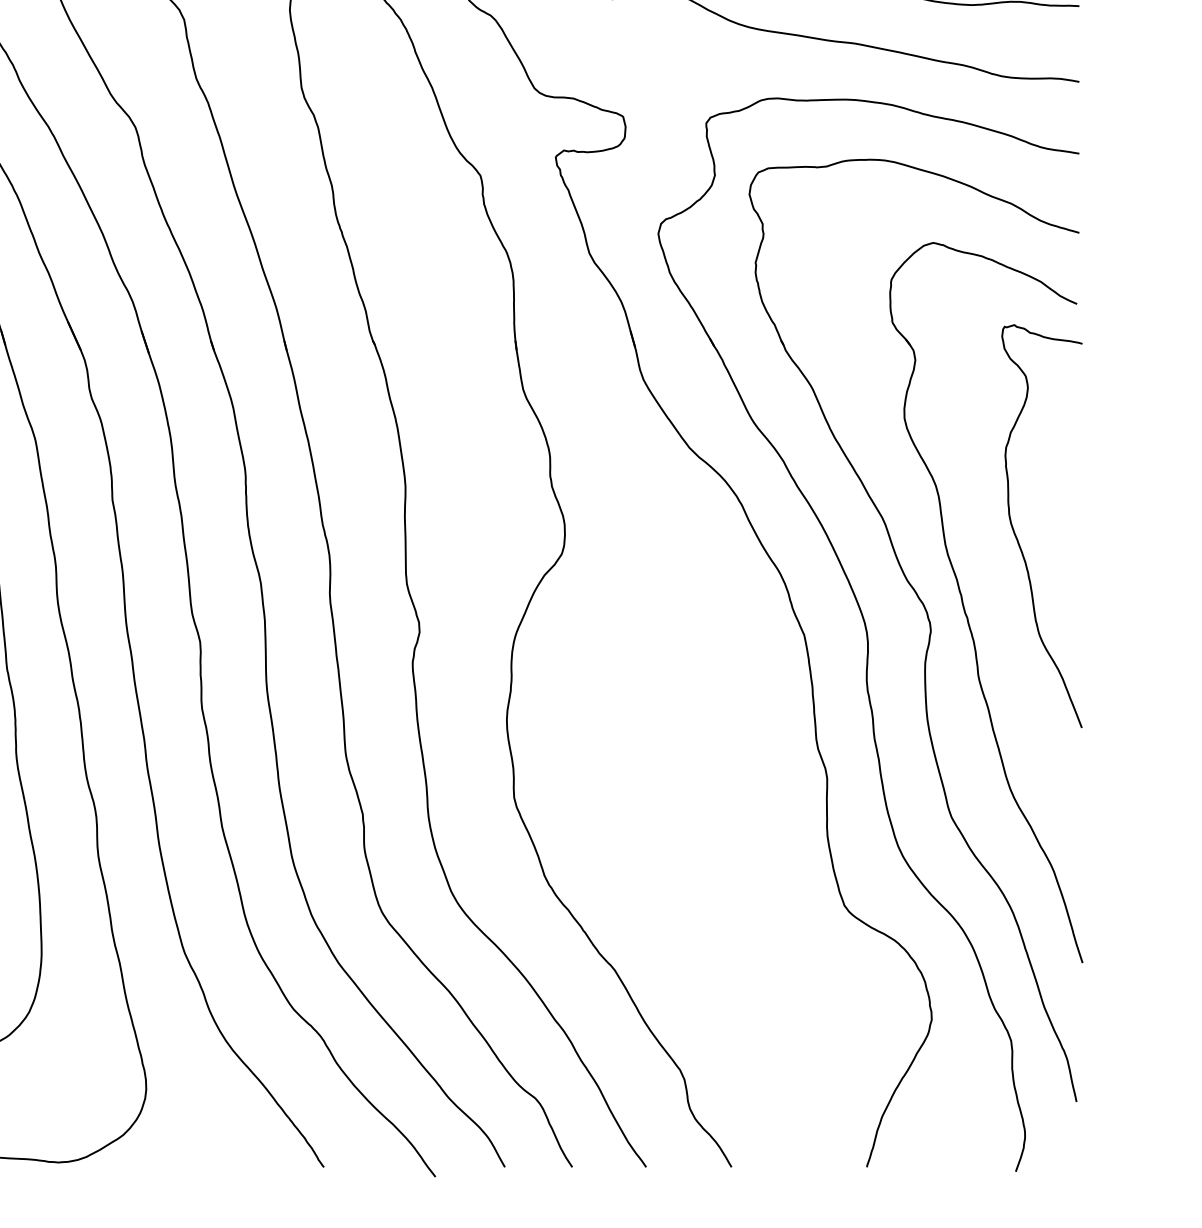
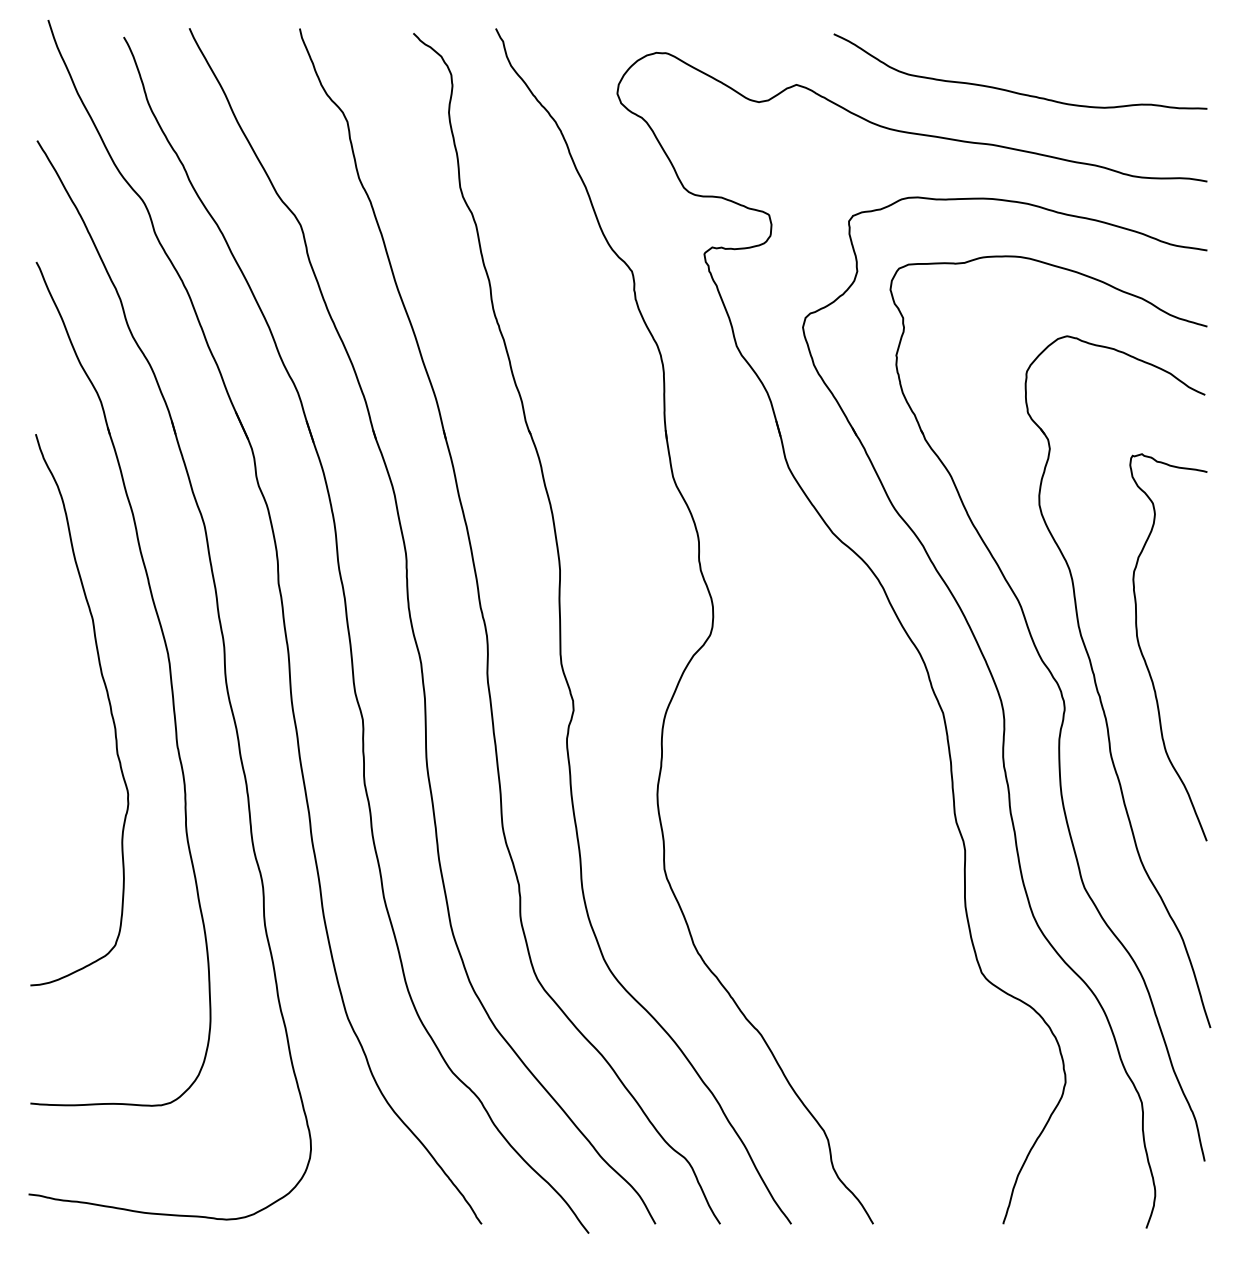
curve: (1018, 538) -> (1145, 659), moved

